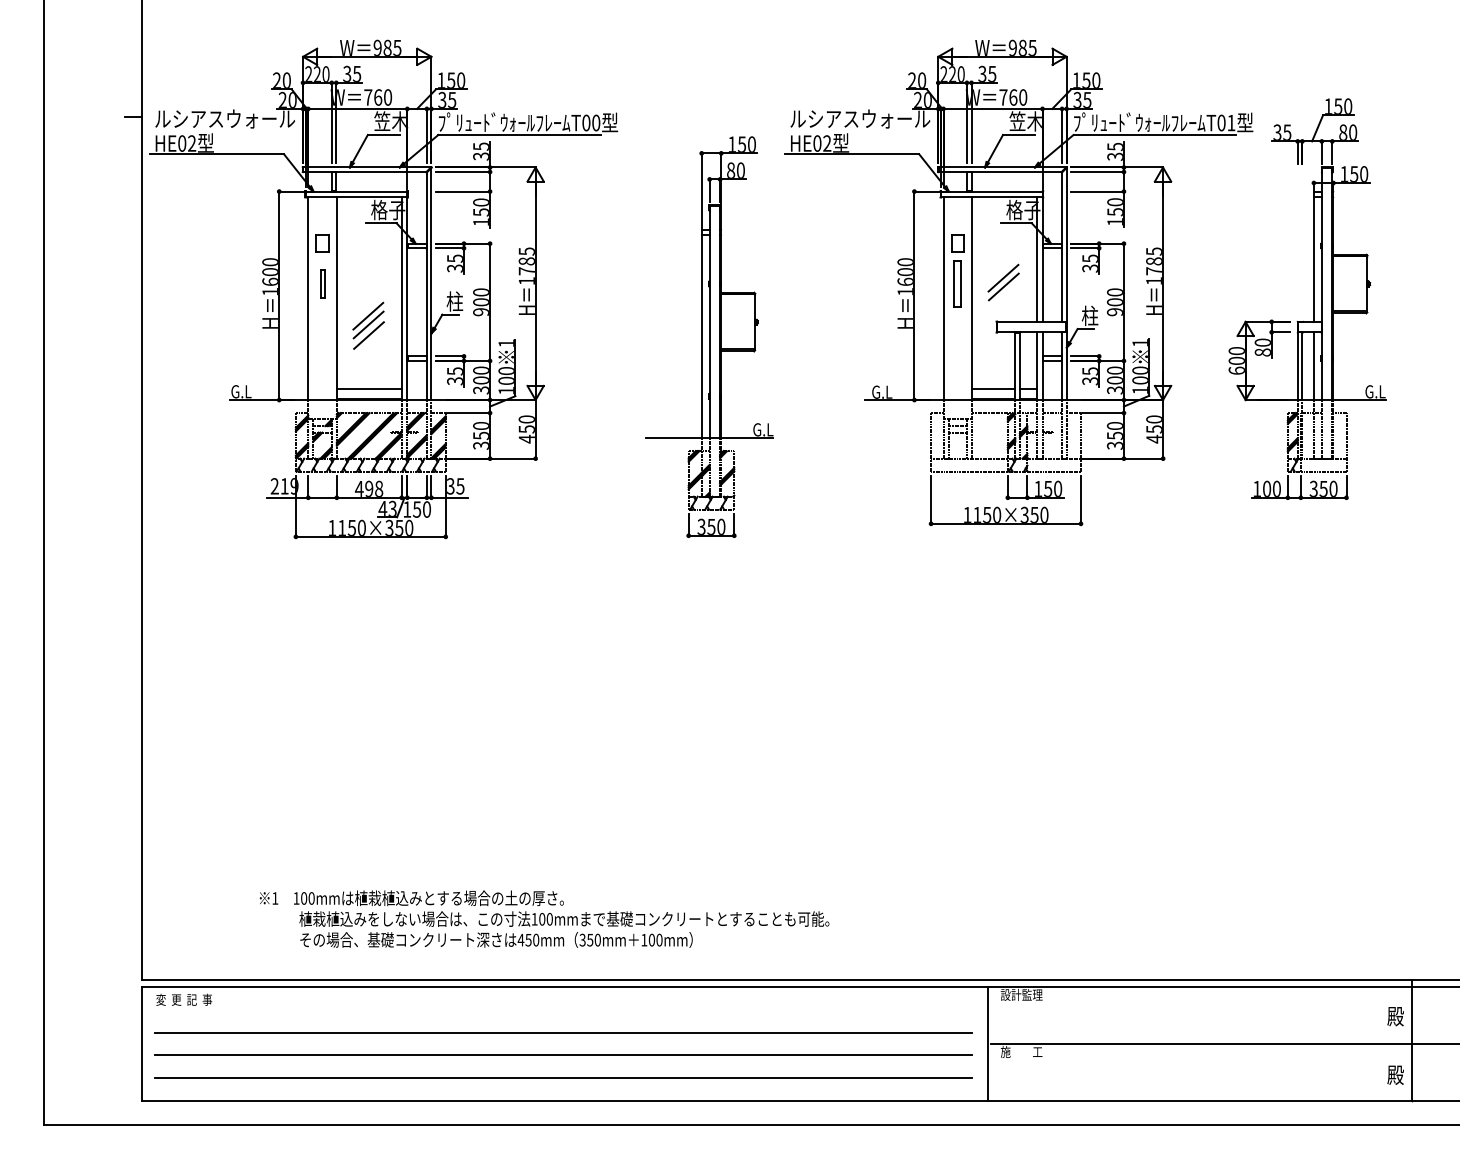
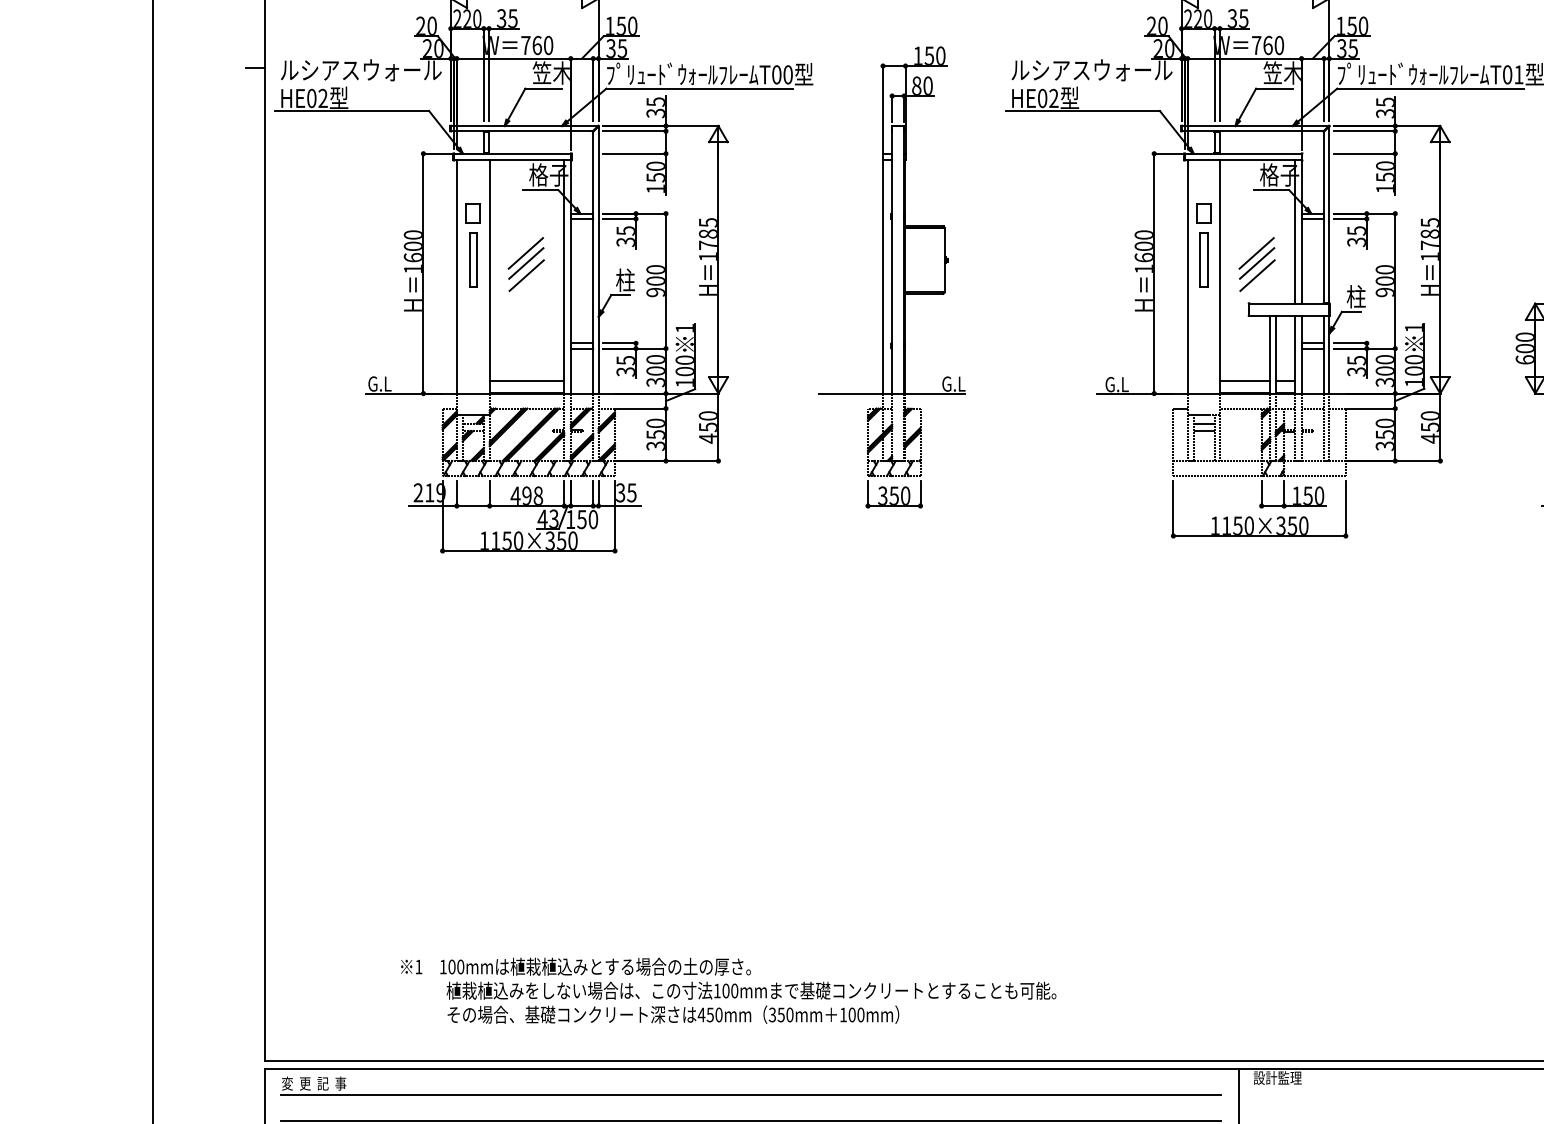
part: (322, 283) -> (473, 259), size x1.67
line: (1004, 297) -> (1257, 275), added
part: (368, 325) -> (526, 264), moved
part: (709, 336) -> (891, 276), moved
line: (563, 1009) -> (750, 1094), added

